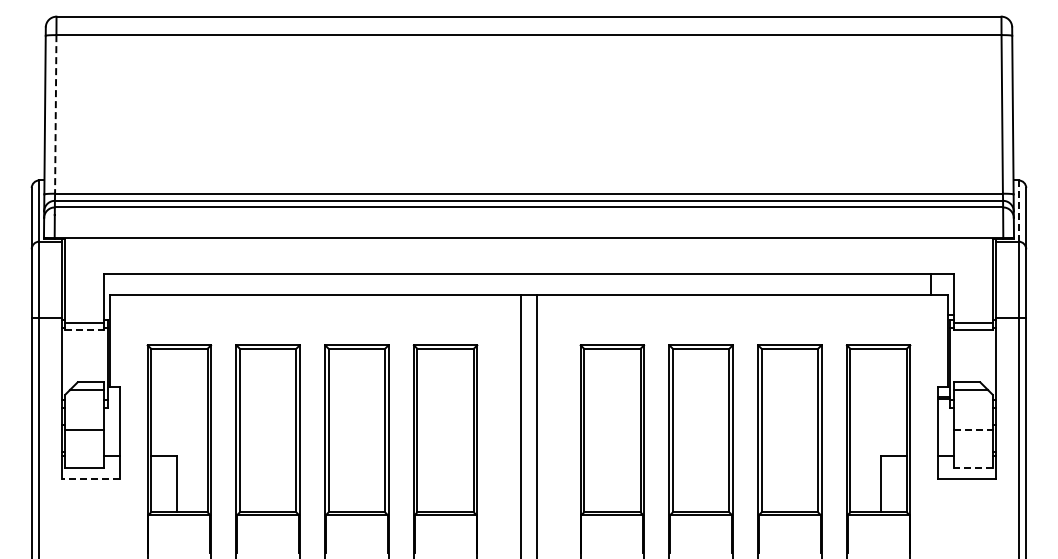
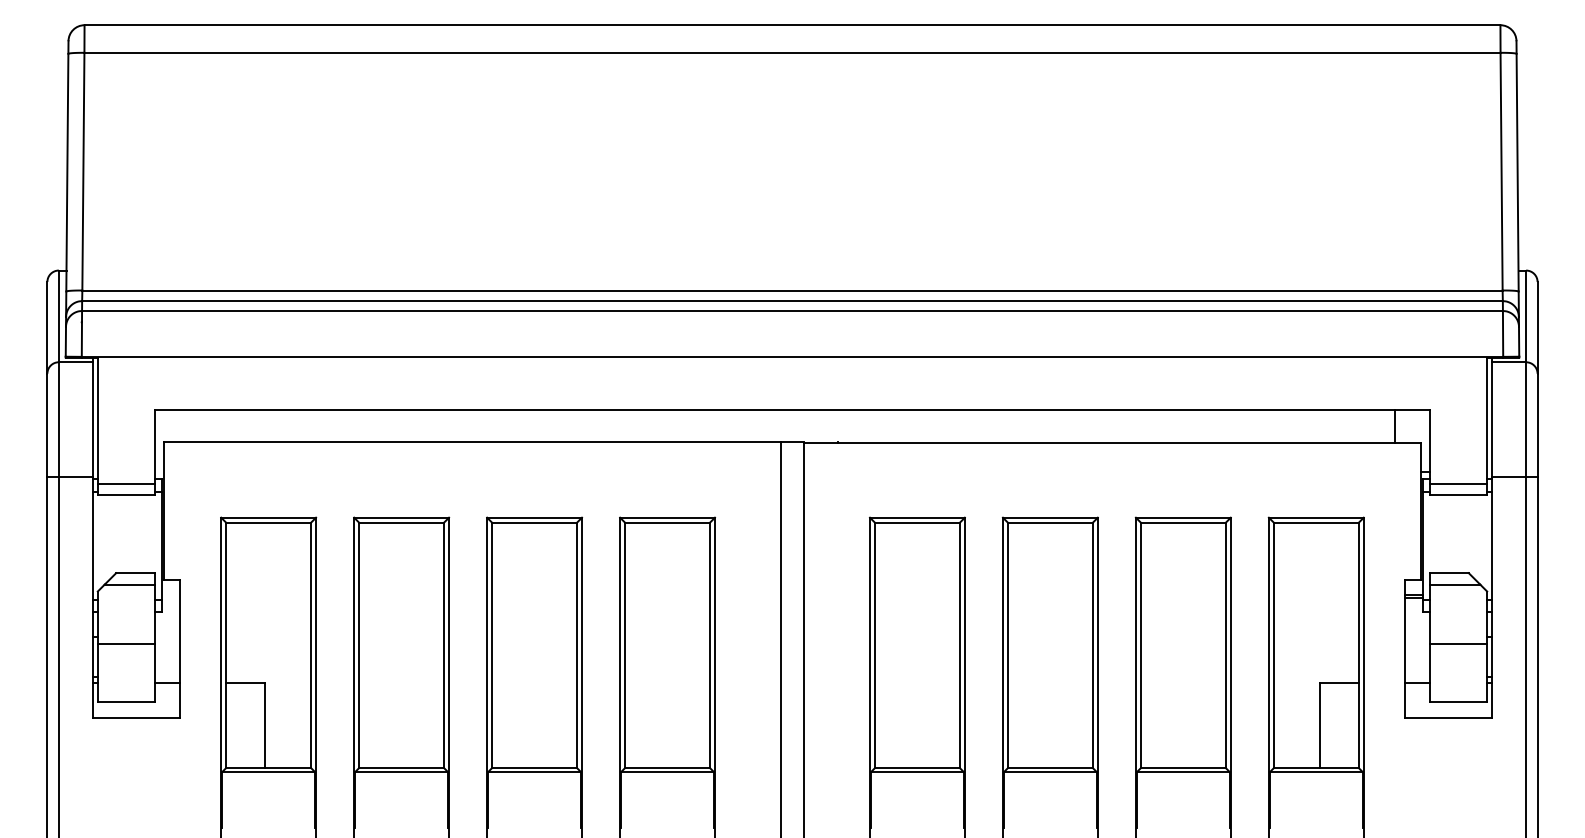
line: (55, 114) -> (83, 171), dashed -> solid
line: (1018, 211) -> (1525, 317), dashed -> solid
line: (85, 330) -> (127, 495), dashed -> solid
line: (973, 429) -> (1458, 643), dashed -> solid
line: (972, 468) -> (1457, 702), dashed -> solid
line: (90, 478) -> (135, 717), dashed -> solid

